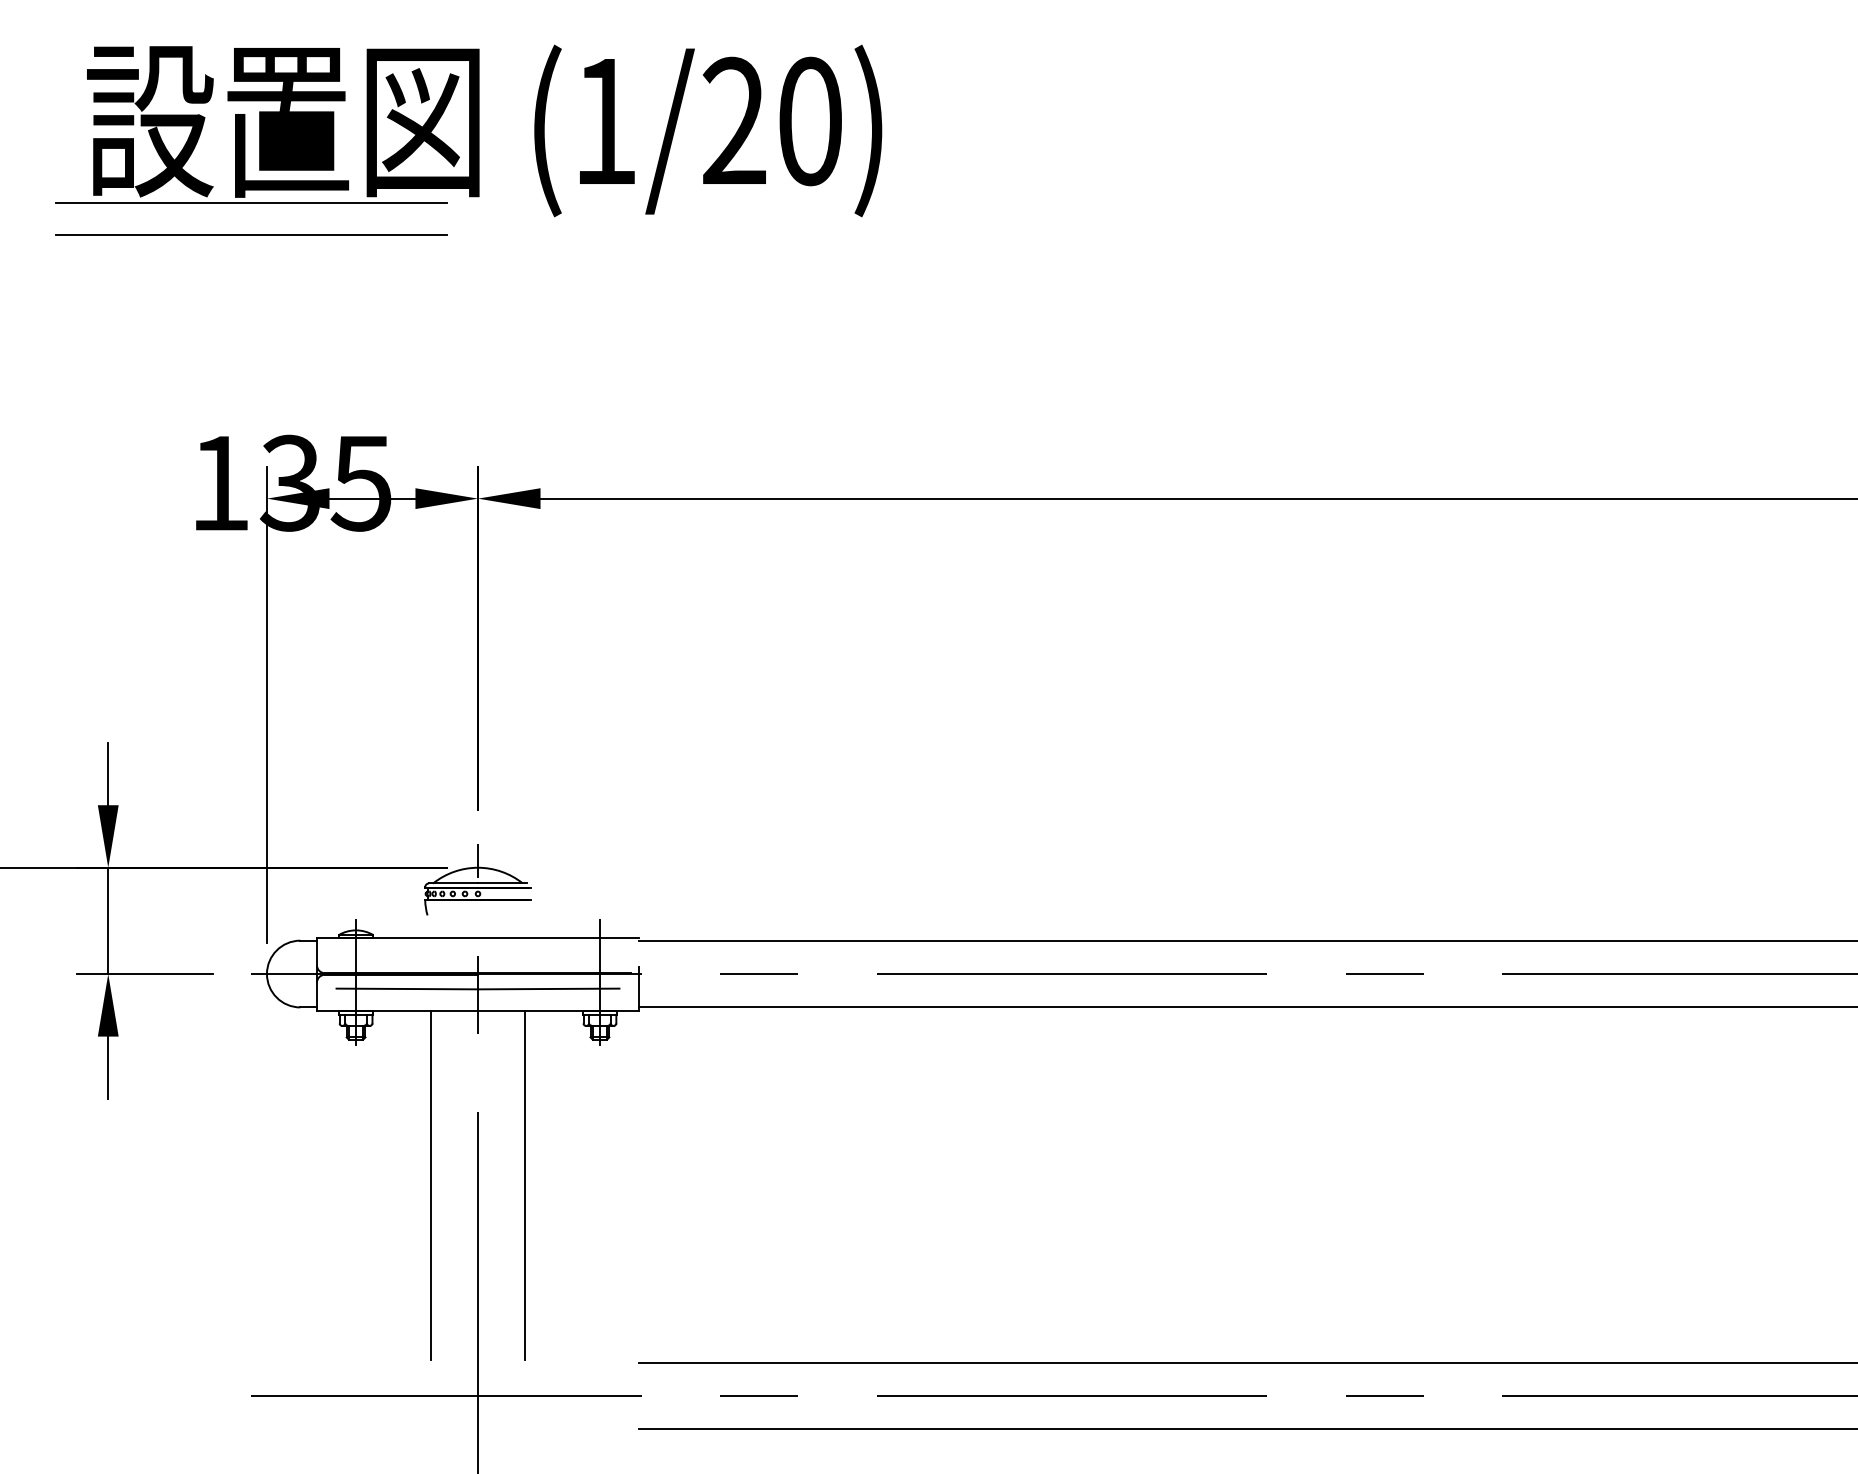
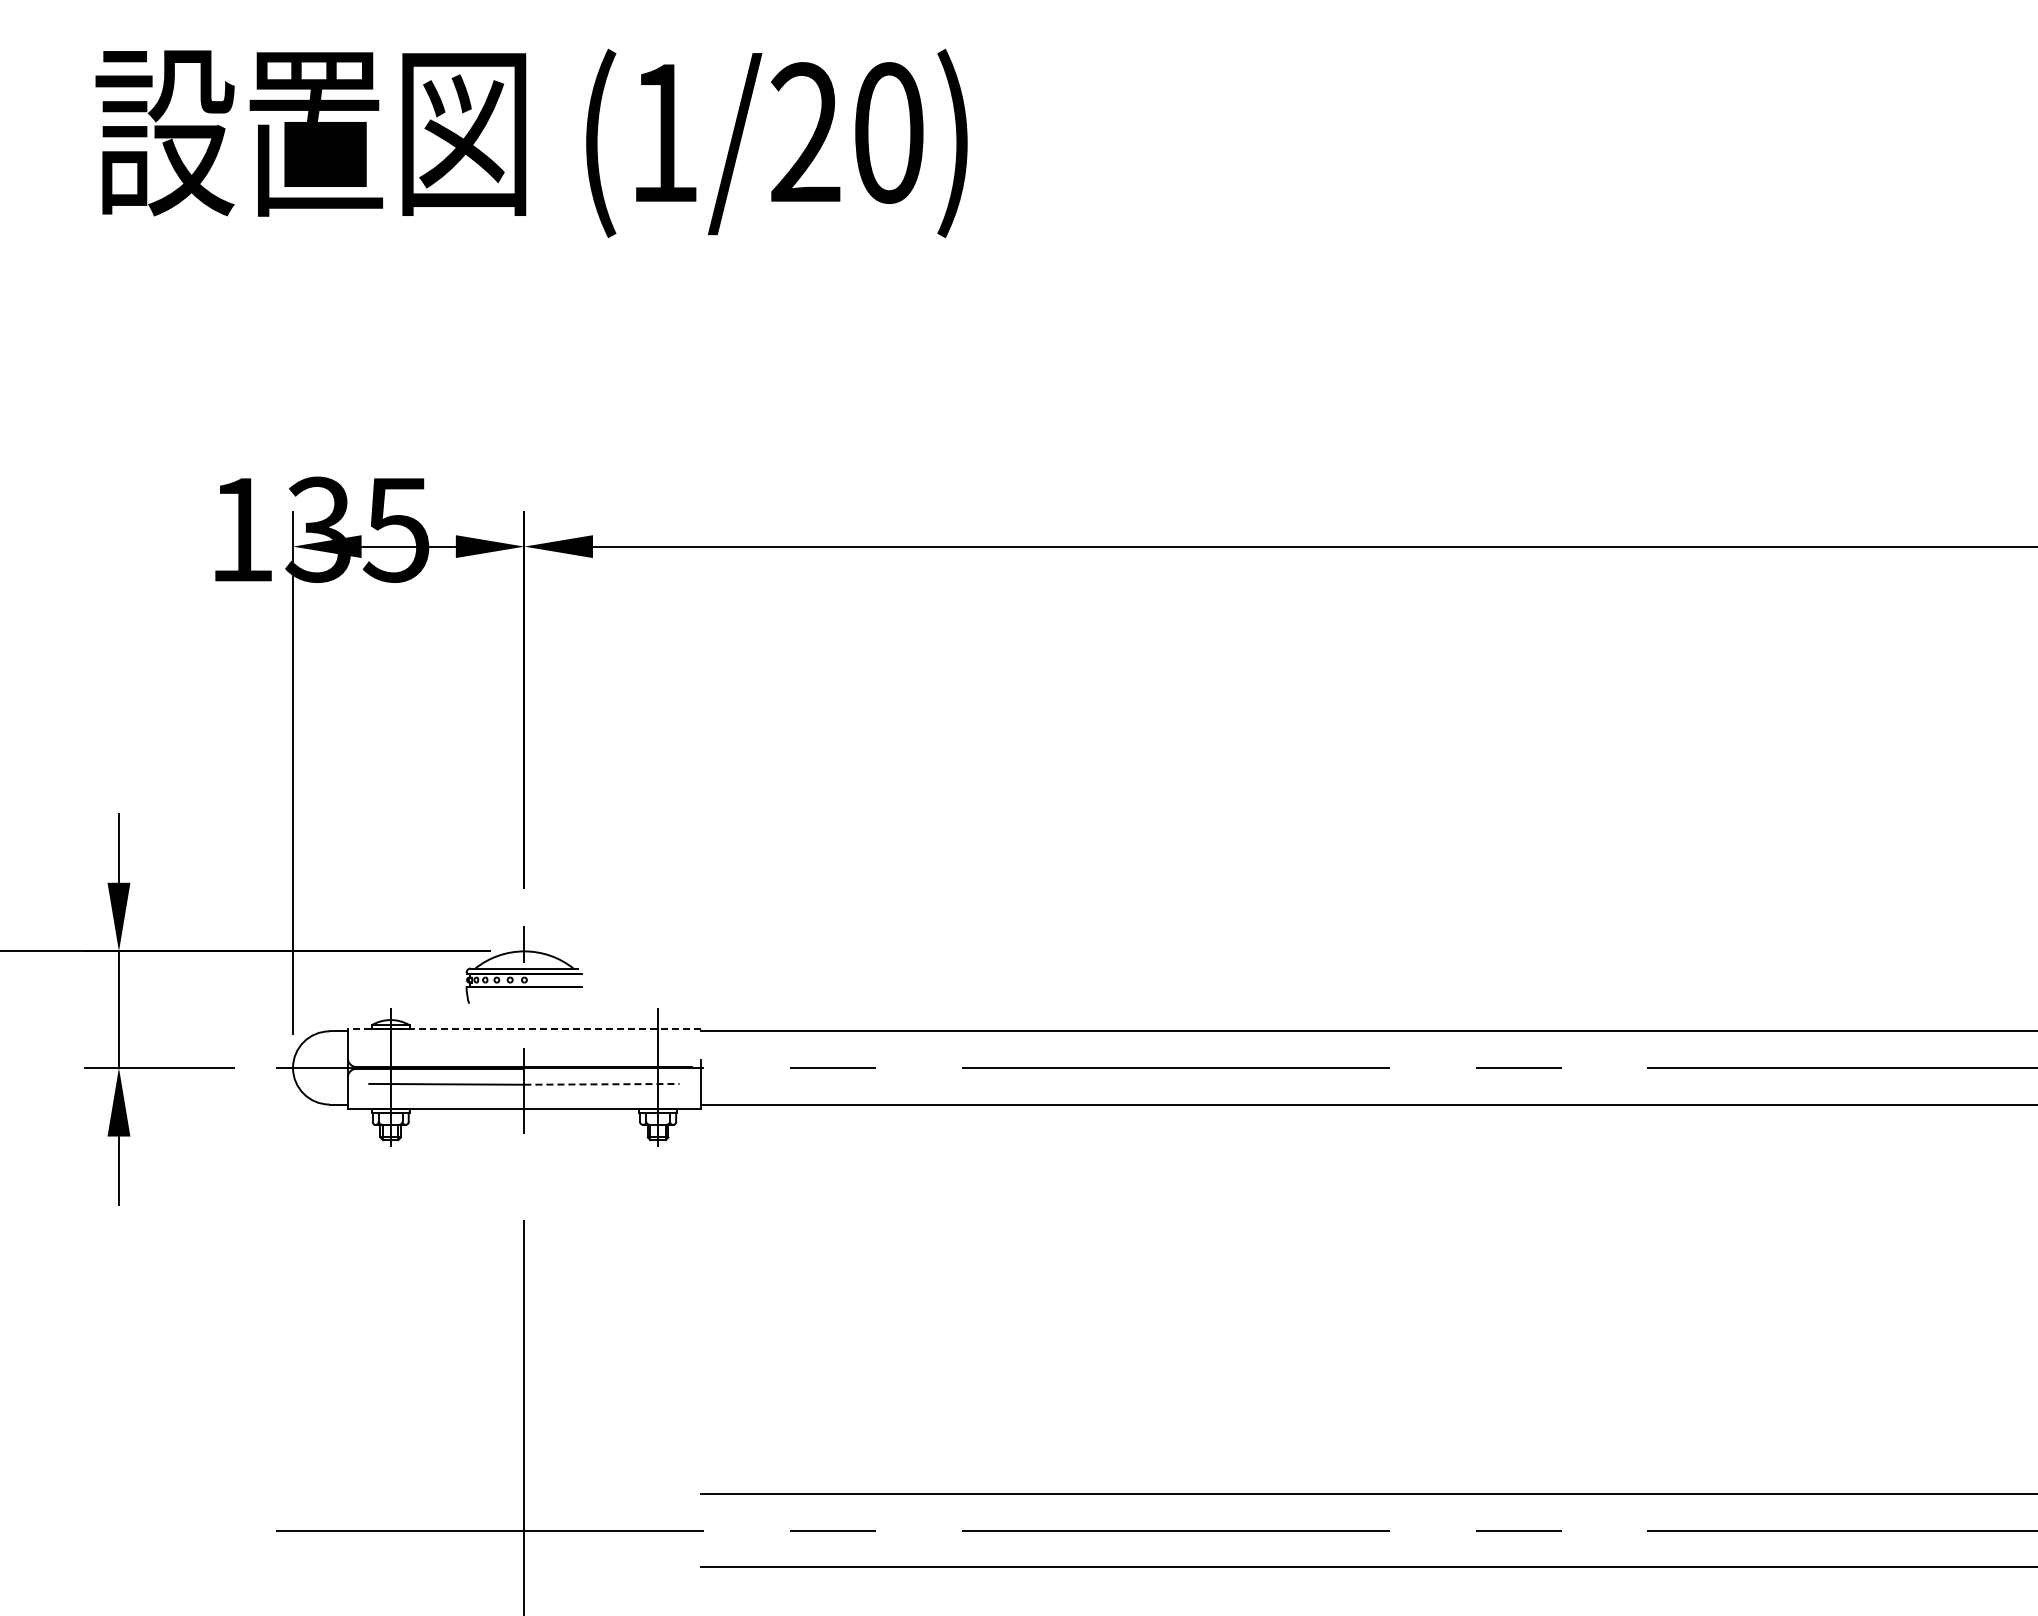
line: (251, 203) -> (275, 222), removed
line: (251, 234) -> (275, 256), removed
line: (478, 938) -> (524, 1028), solid -> dashed
line: (549, 989) -> (602, 1084), solid -> dashed
line: (430, 1185) -> (472, 1299), removed
line: (525, 1185) -> (576, 1299), removed

